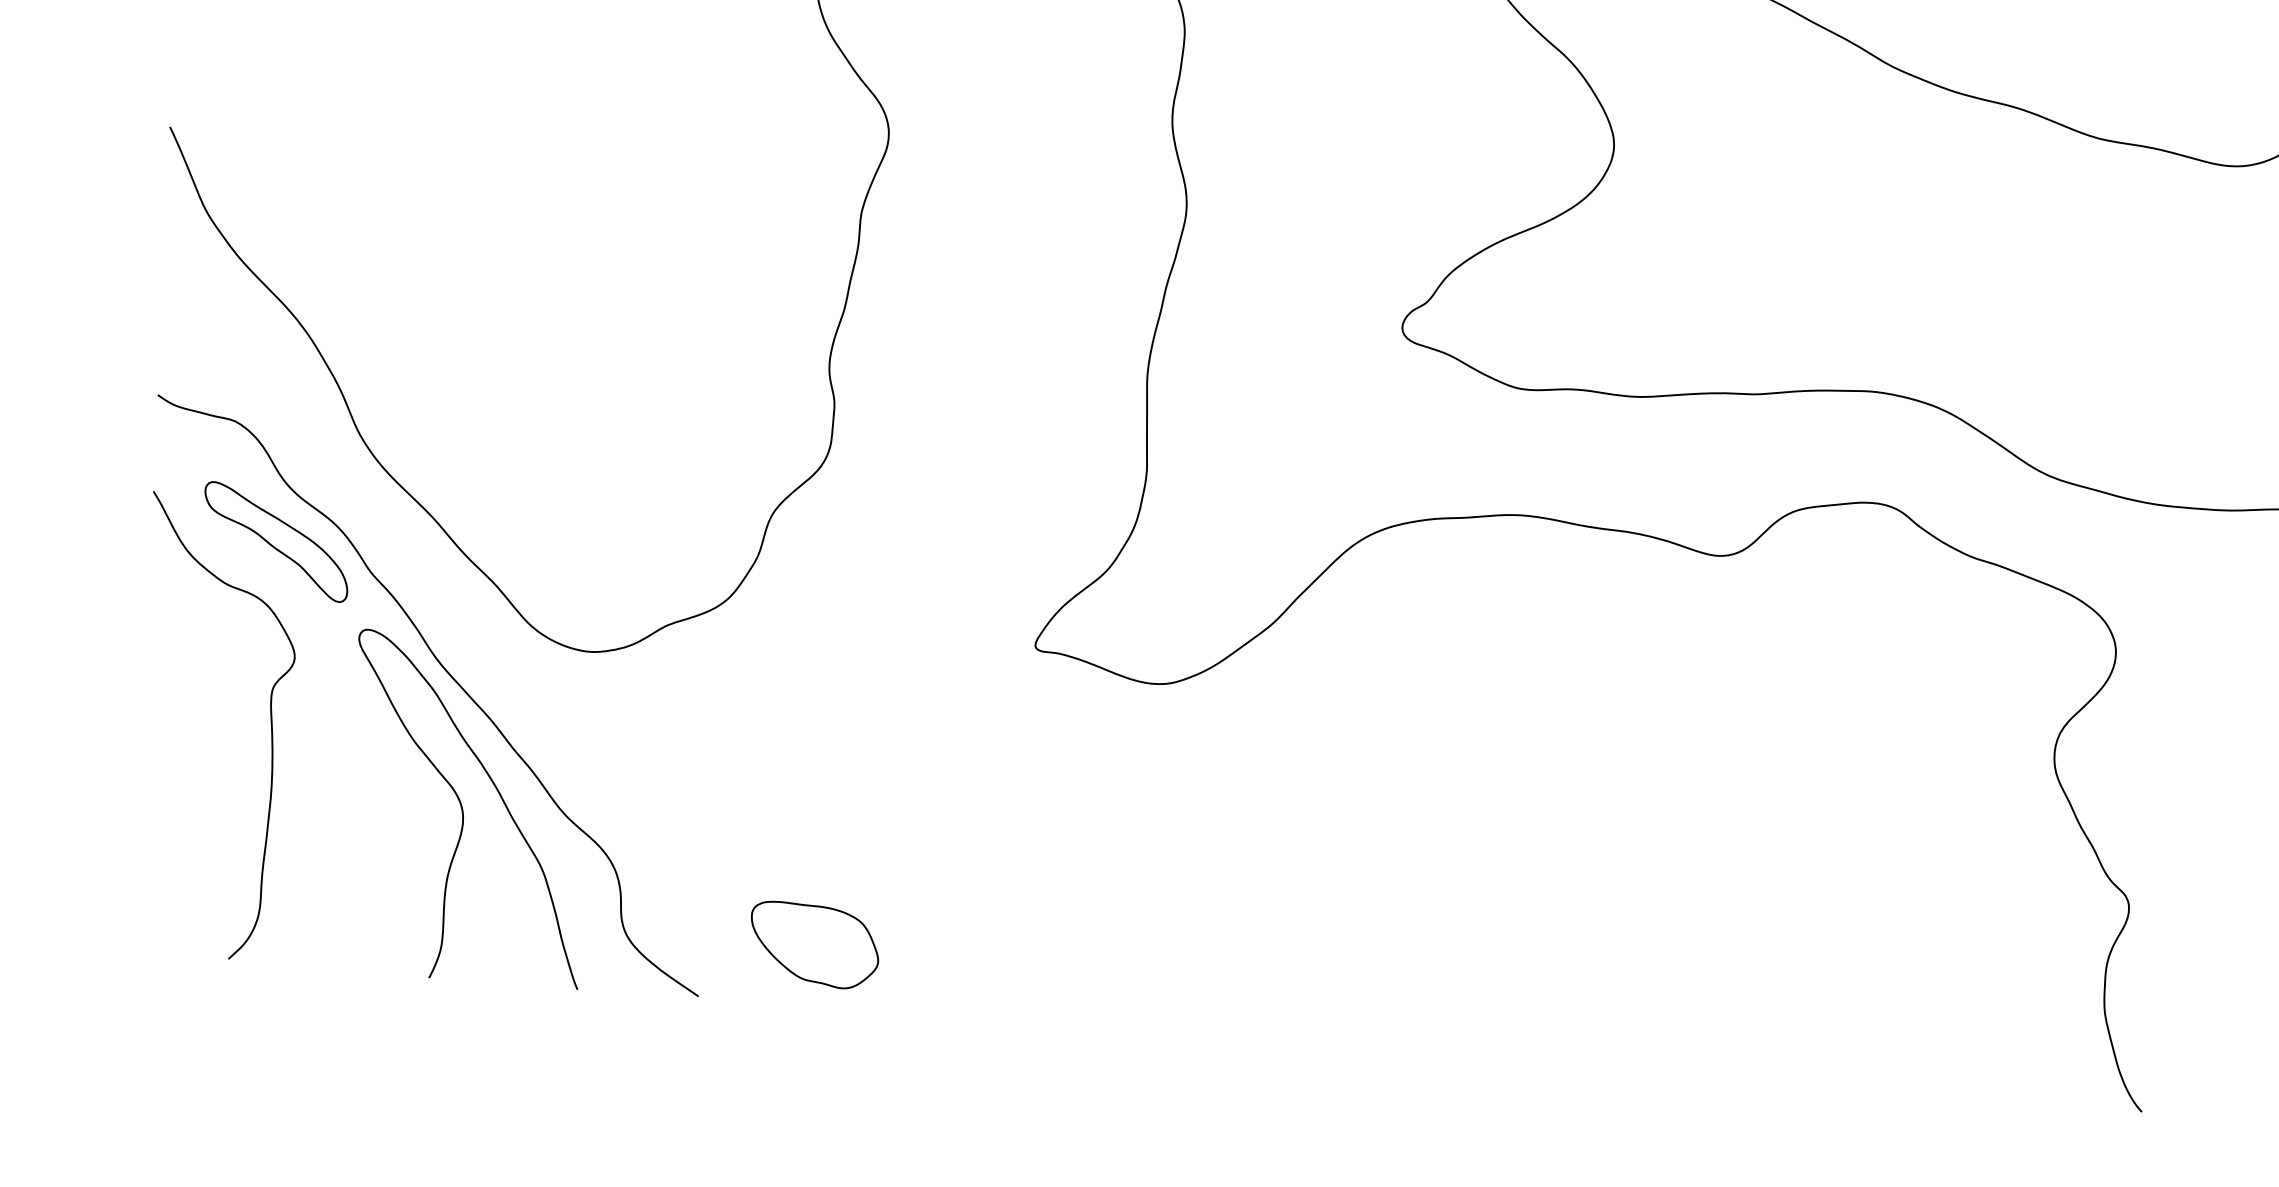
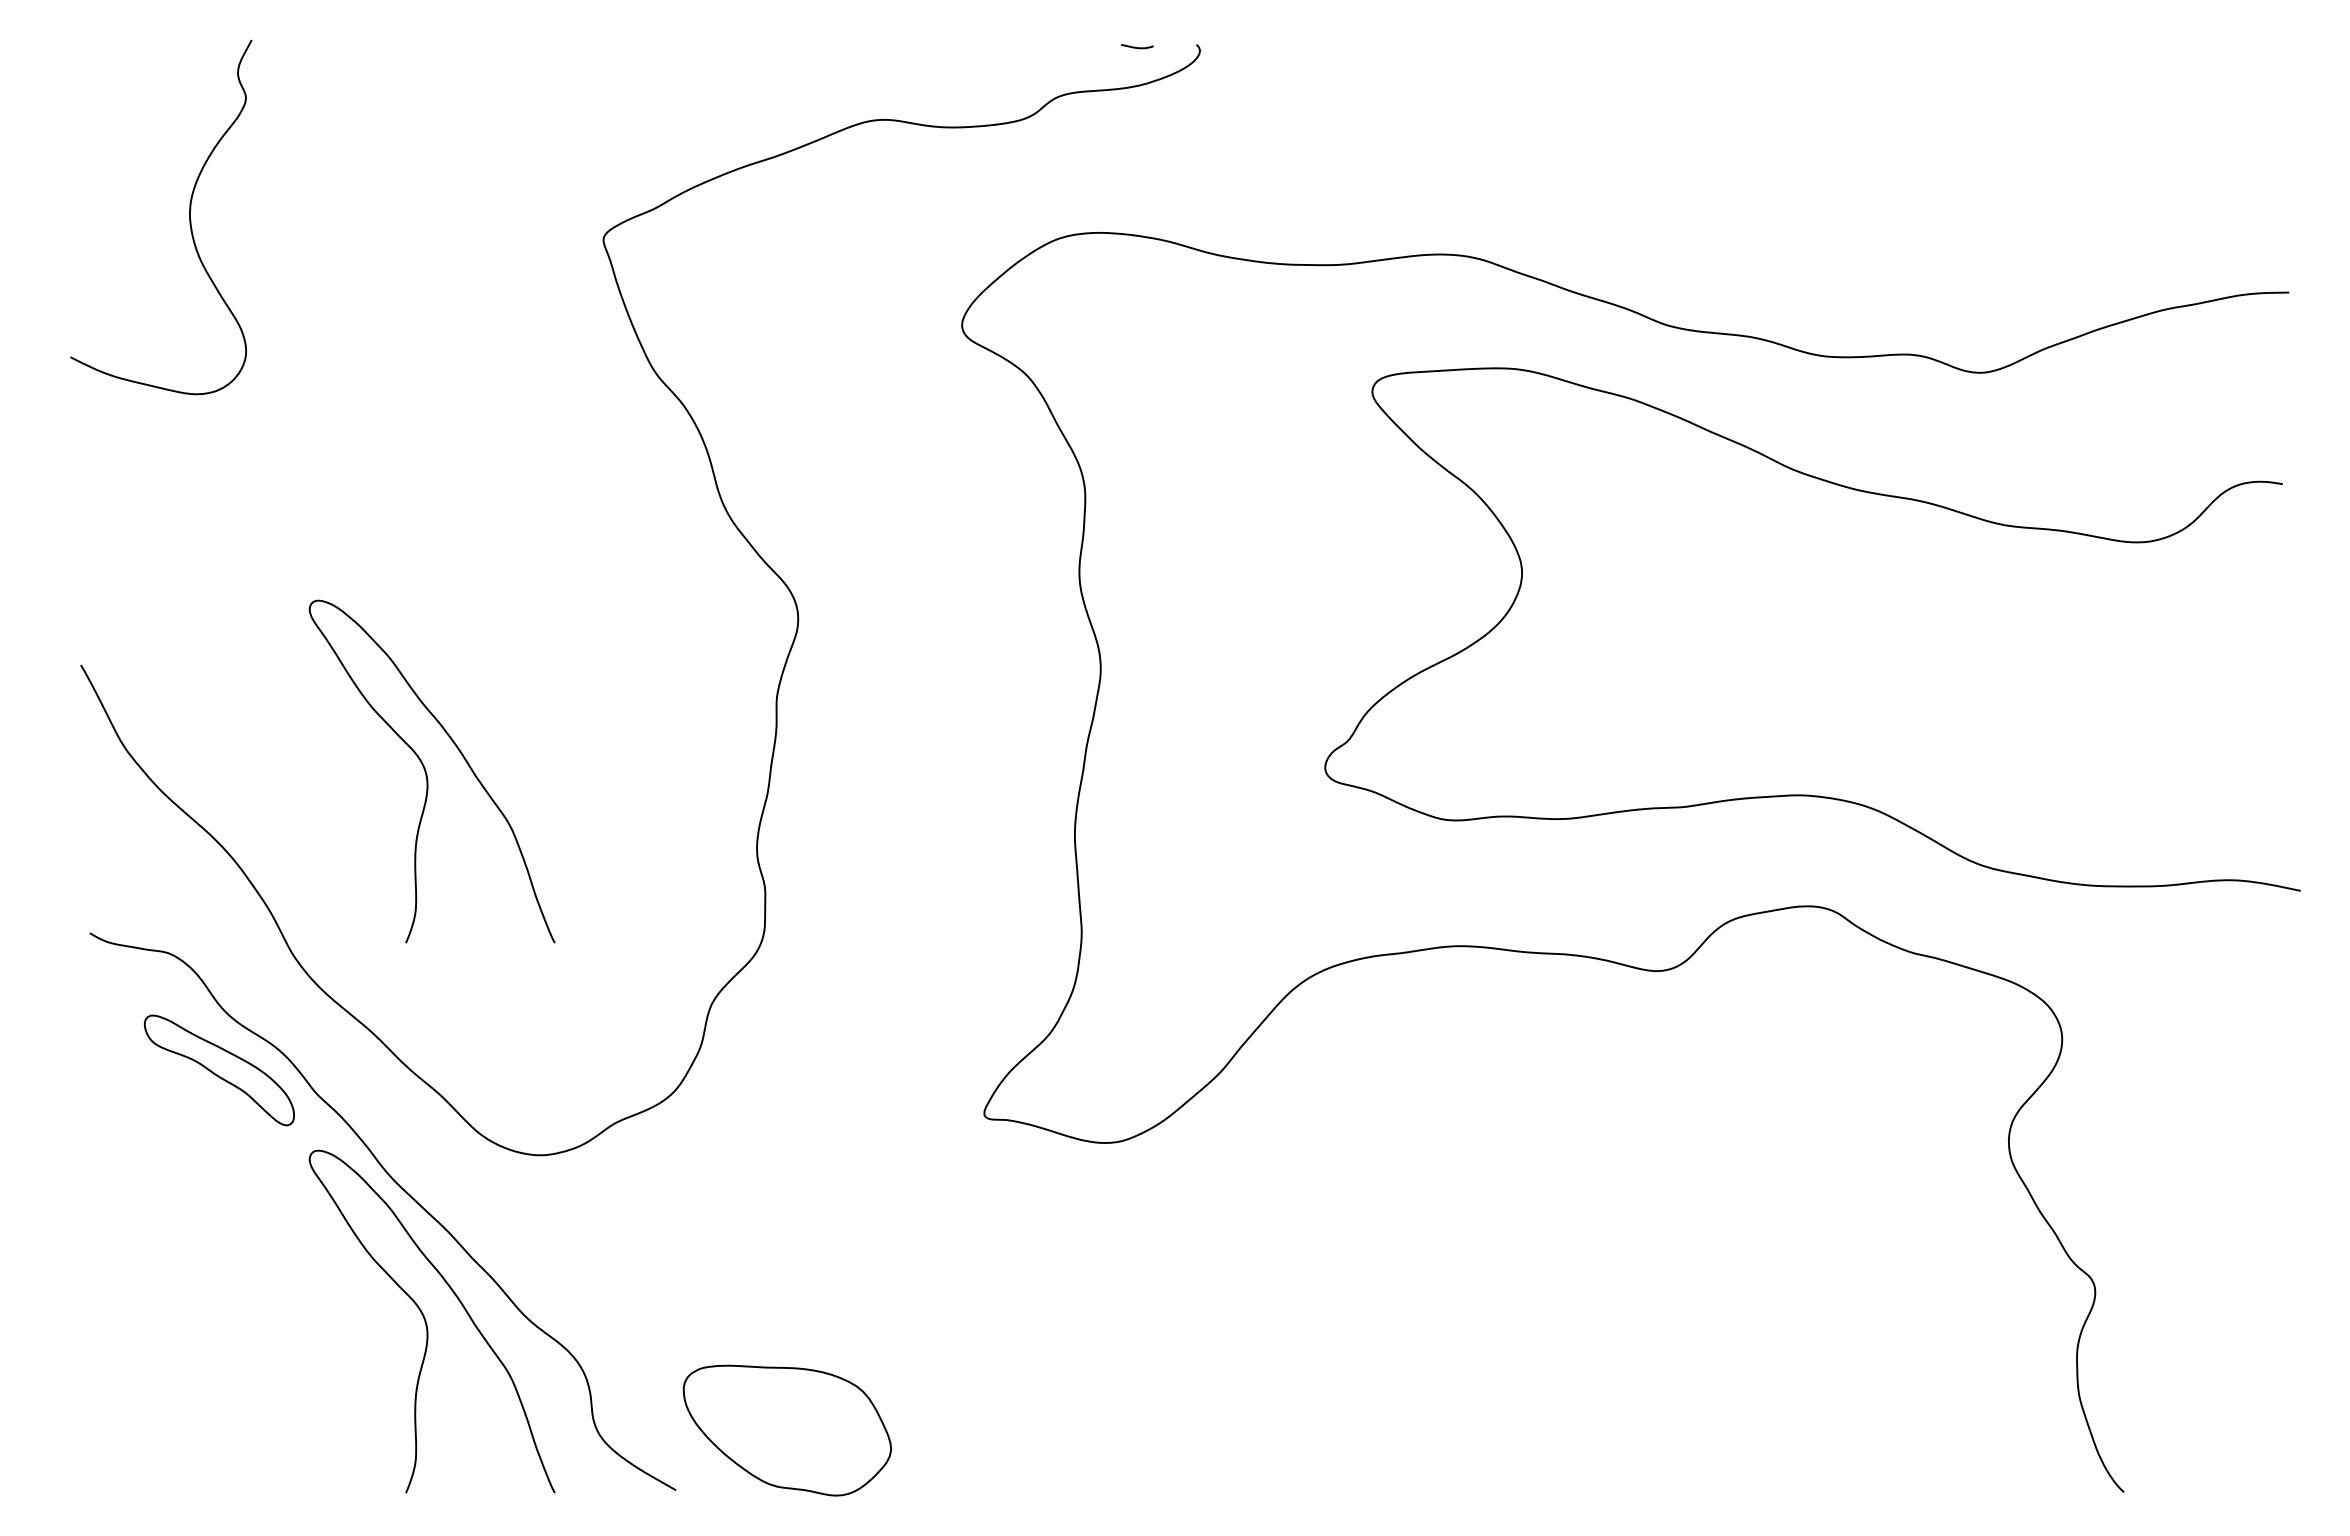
curve: (506, 260) -> (426, 771), added
curve: (270, 720) -> (227, 1248), removed
part: (814, 944) -> (787, 1429), size x1.6

